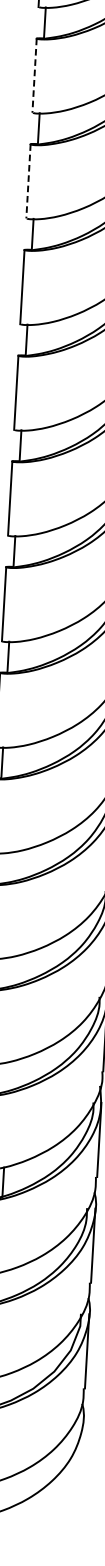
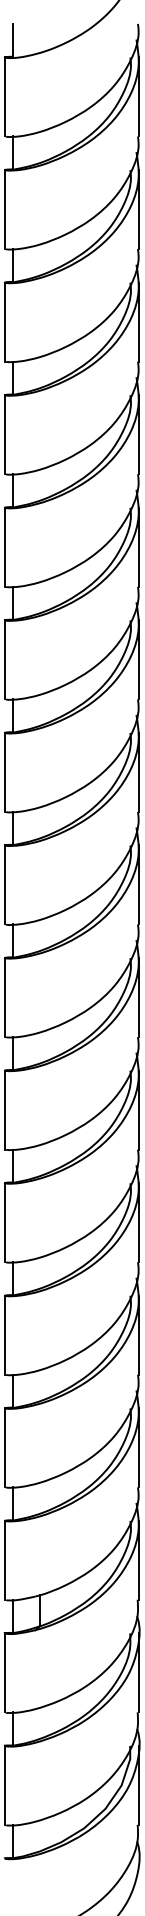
line: (34, 76) -> (5, 435), dashed -> solid
line: (28, 181) -> (5, 547), dashed -> solid

